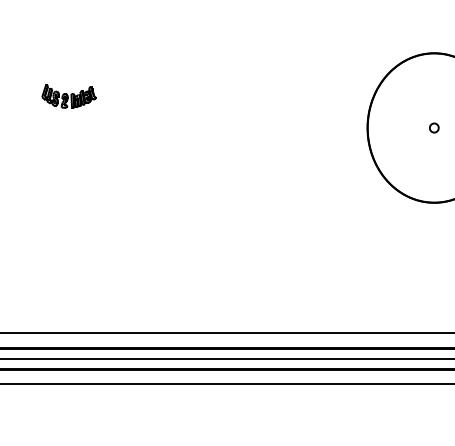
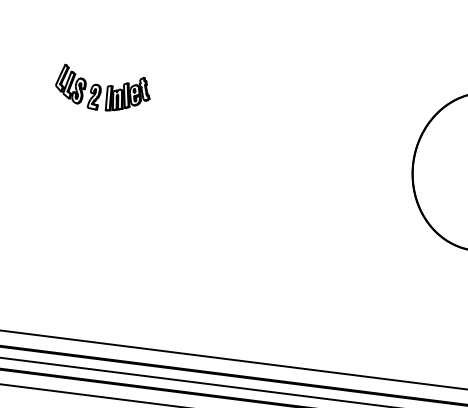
part: (68, 96) -> (102, 89), size x1.67

